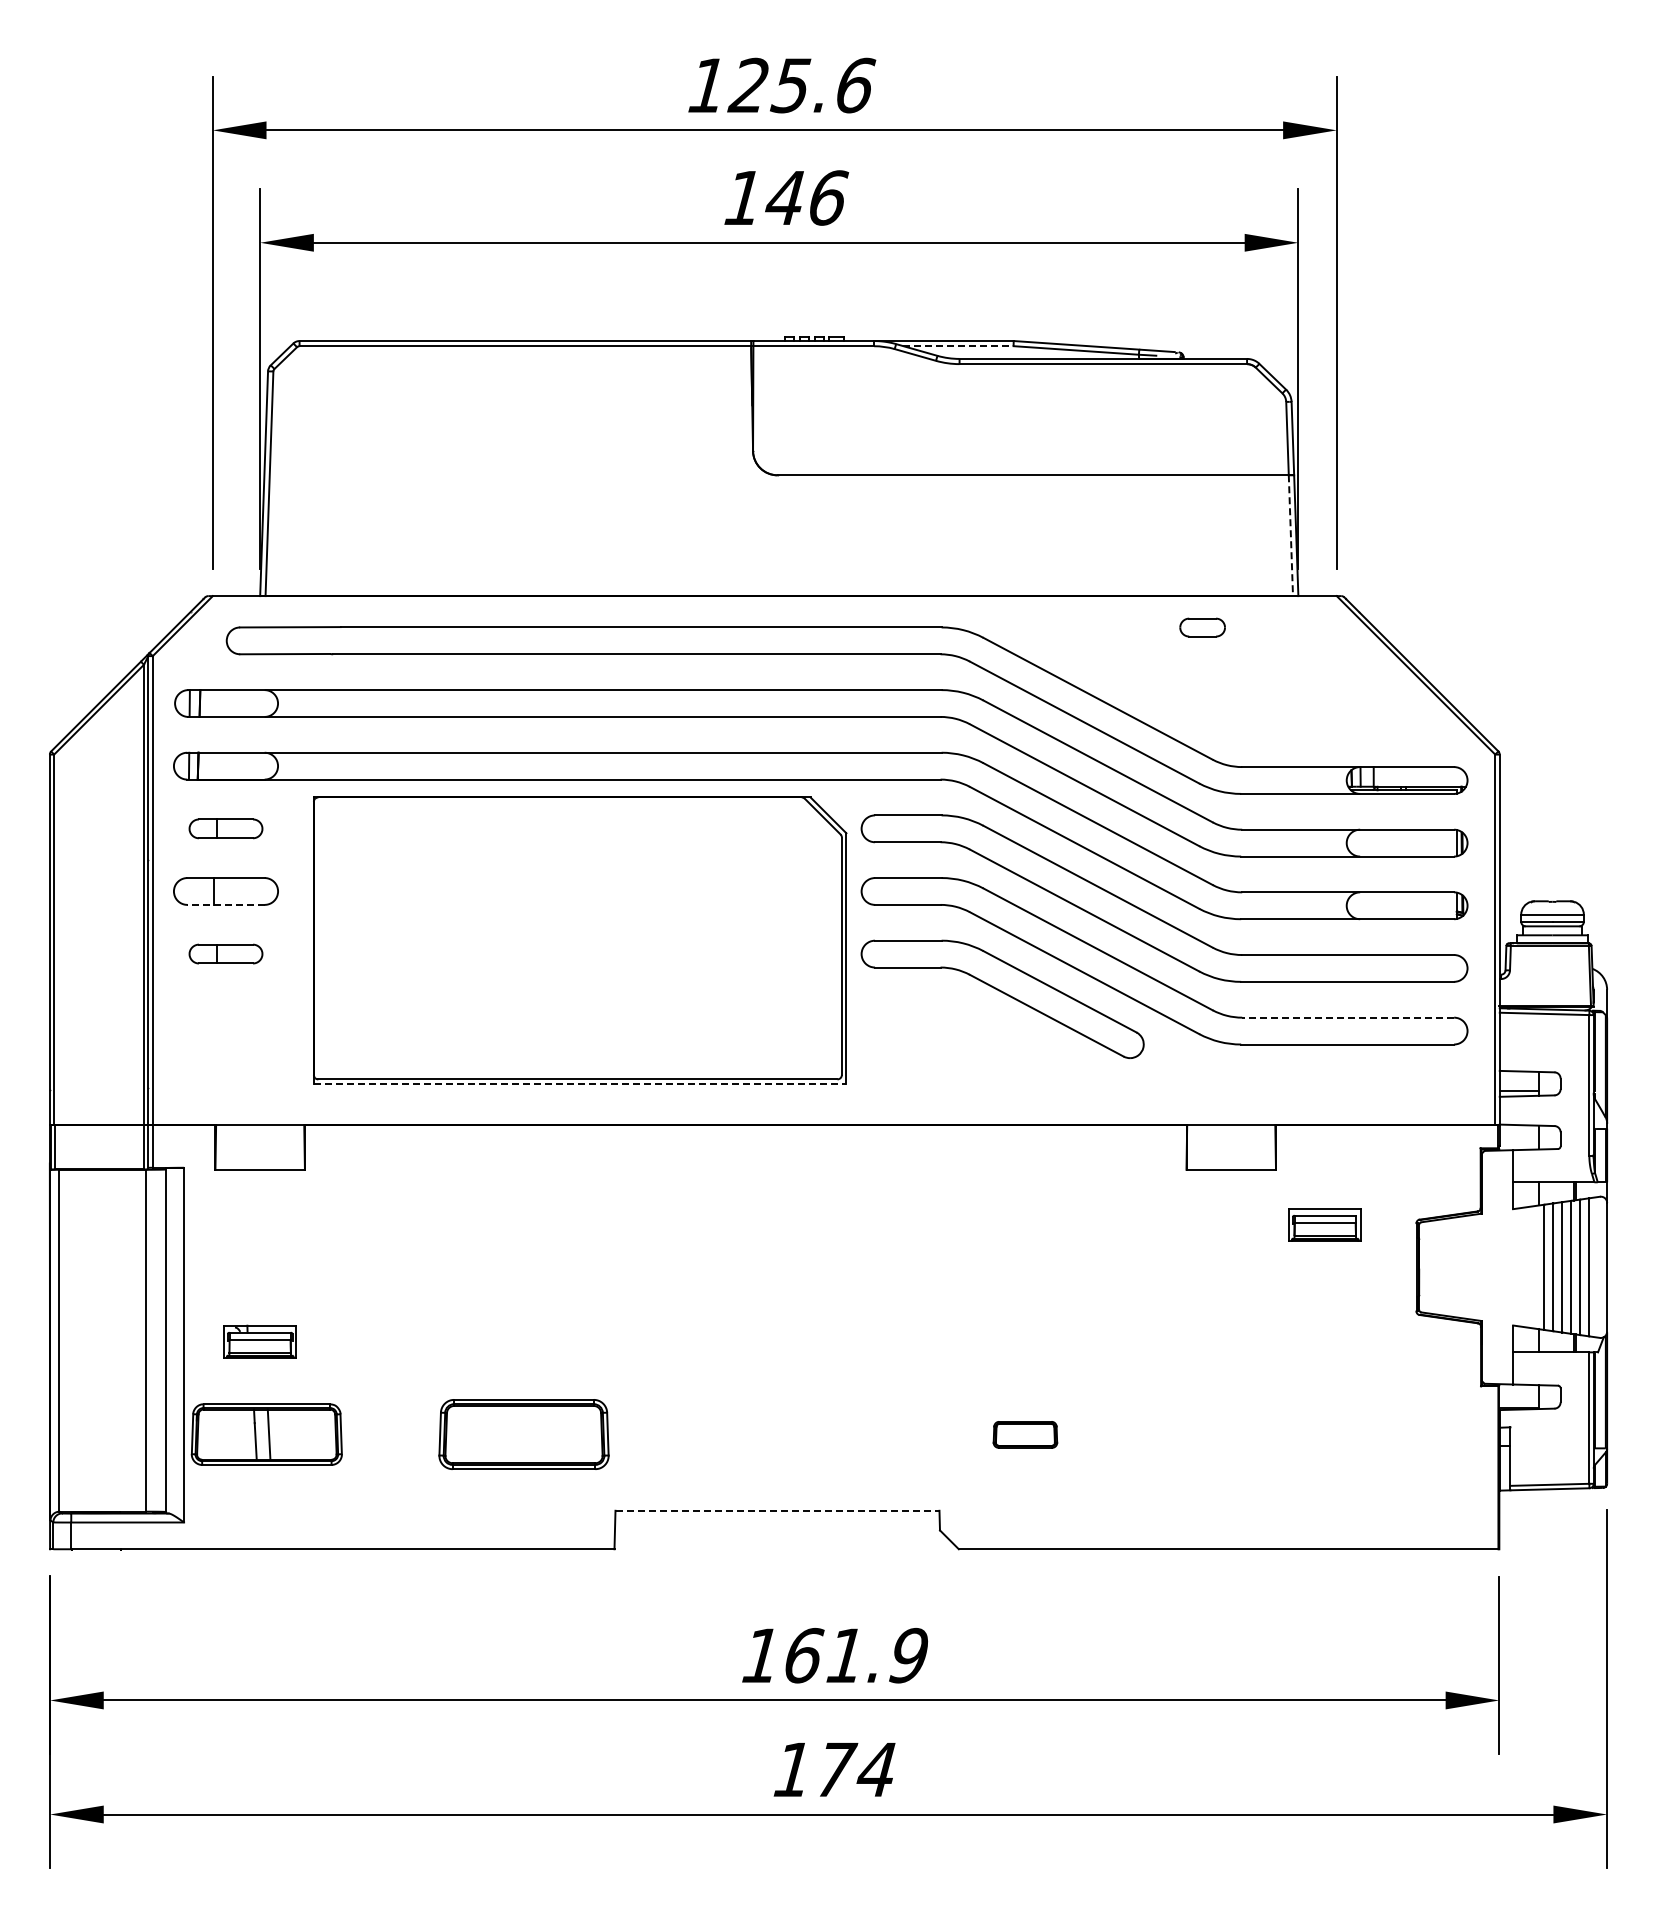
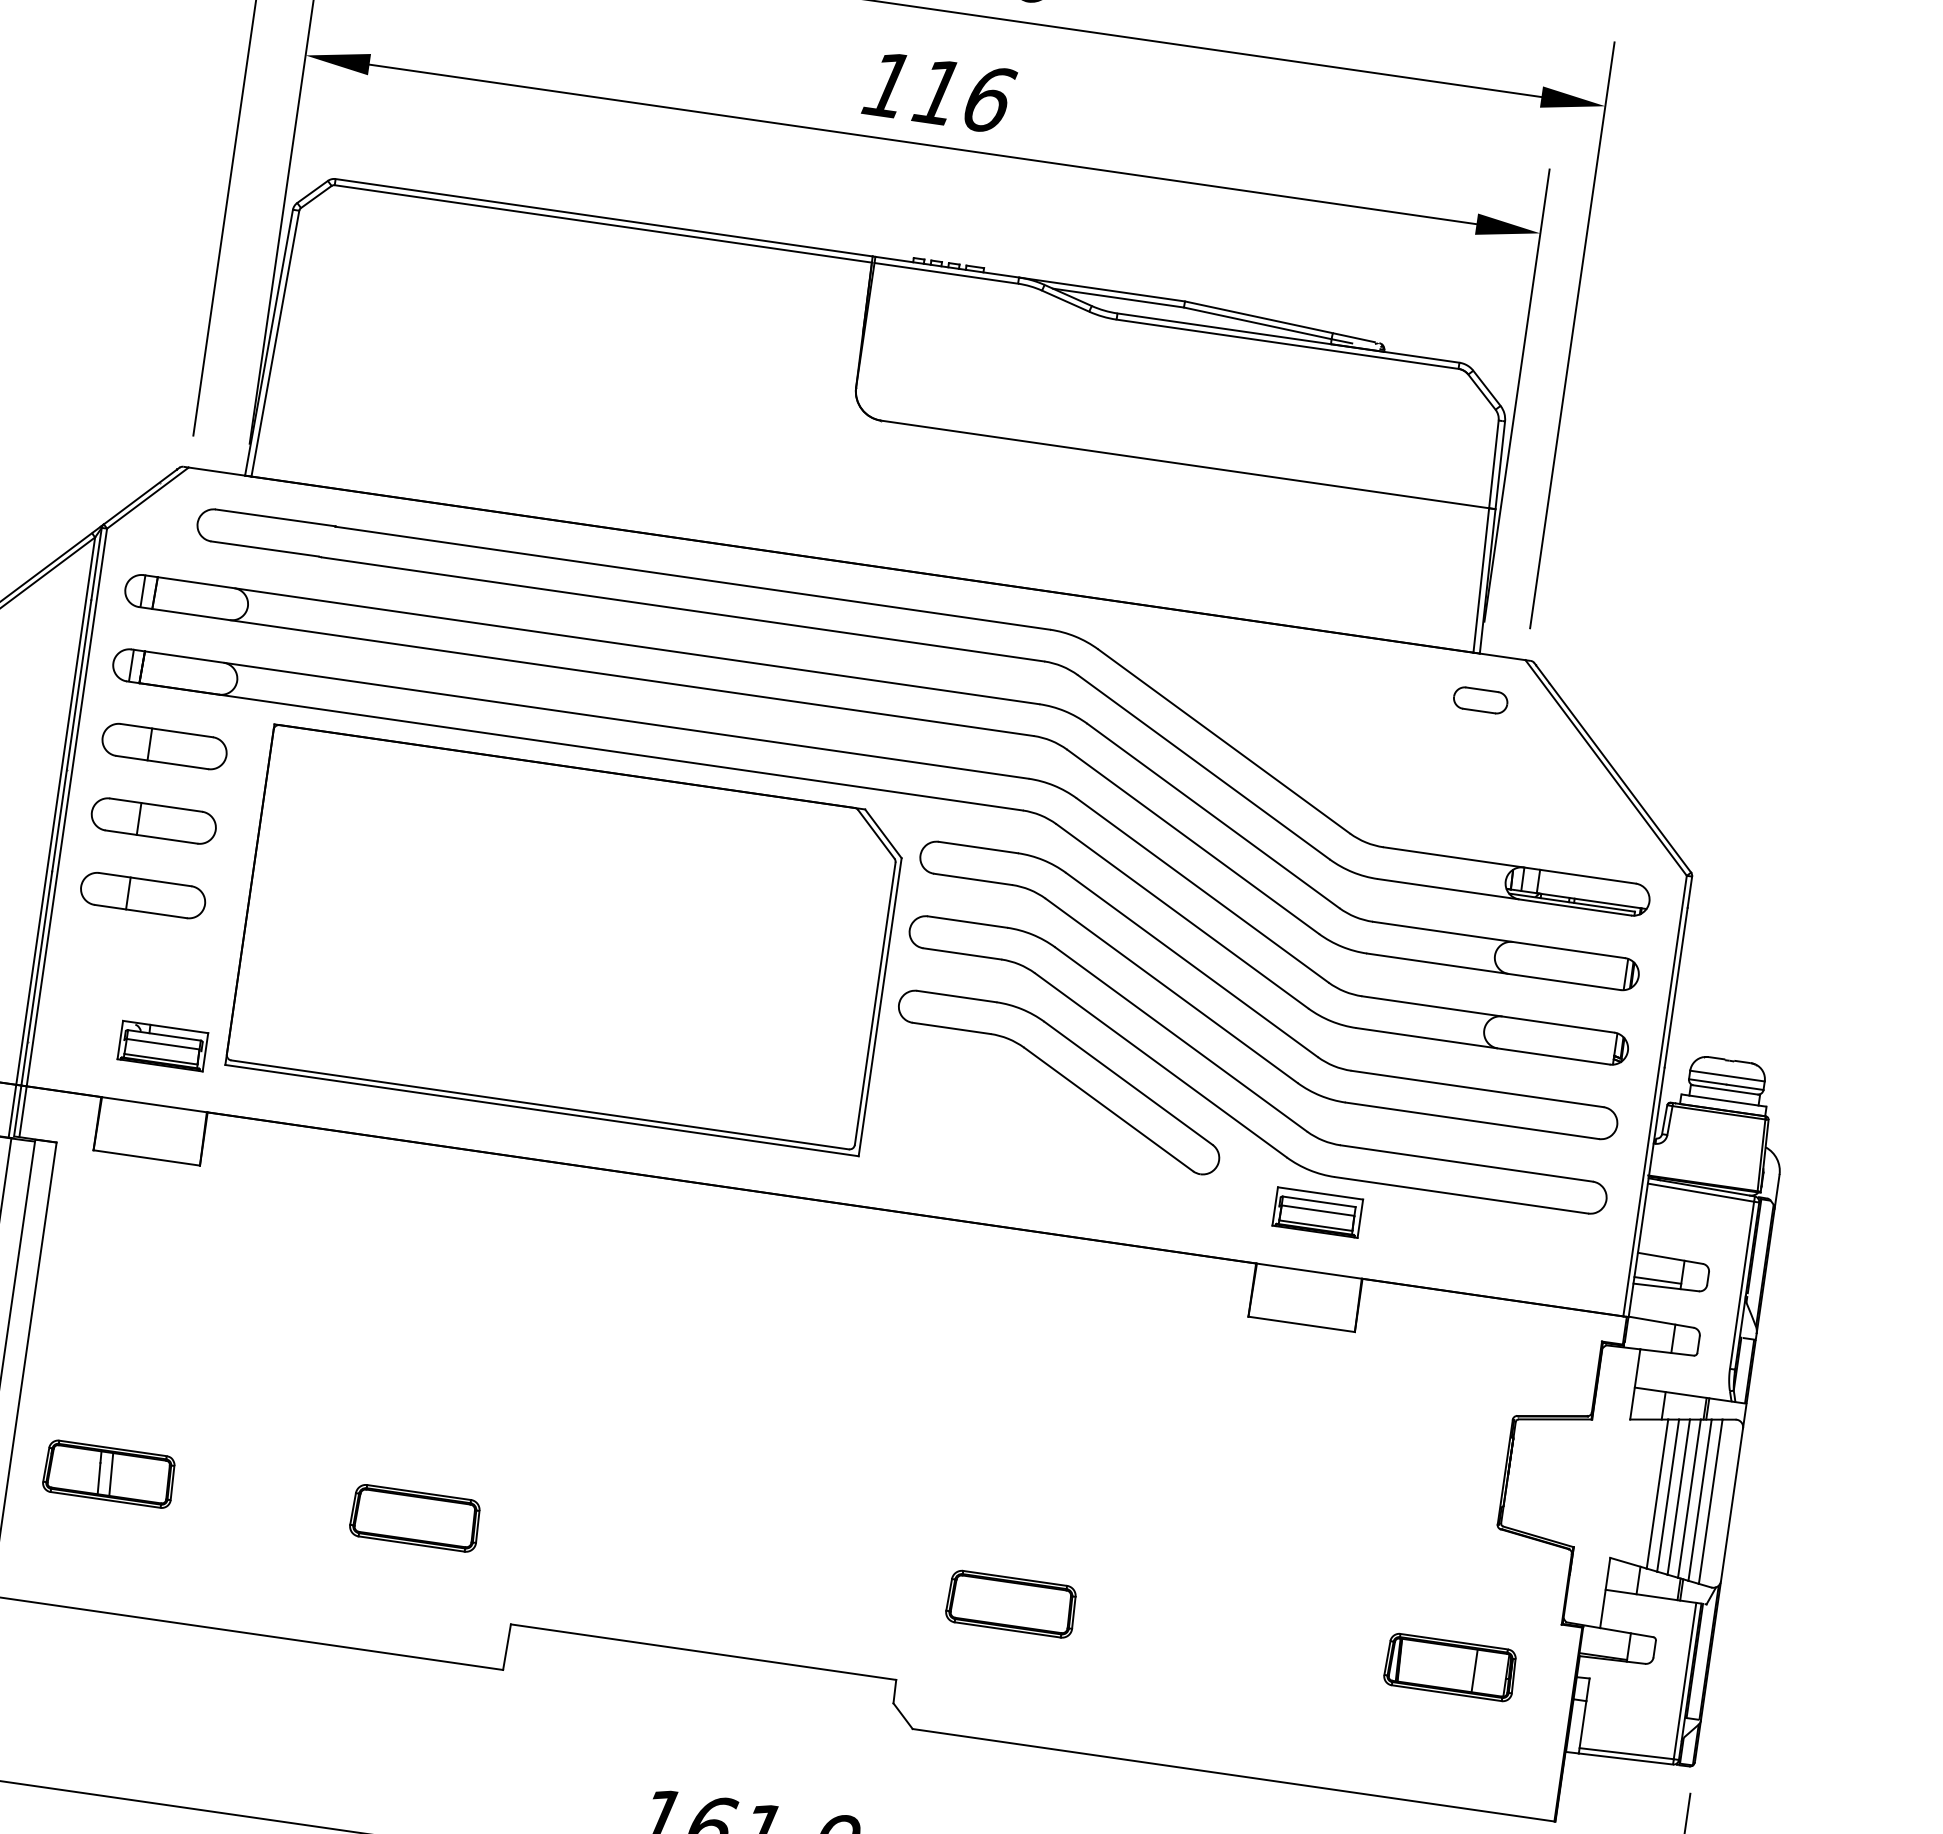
text: (784, 197) -> (936, 91), 146 -> 116
line: (958, 346) -> (1118, 298), dashed -> solid
line: (1290, 536) -> (1480, 581), dashed -> solid
part: (1202, 627) -> (1480, 700), moved
part: (225, 828) -> (164, 746), size x1.43
line: (226, 904) -> (152, 836), dashed -> solid
part: (225, 953) -> (142, 894), size x1.43
line: (1348, 1017) -> (1467, 1163), dashed -> solid
line: (580, 1083) -> (542, 1110), dashed -> solid
part: (1324, 1224) -> (1316, 1212), moved
part: (259, 1341) -> (162, 1045), moved
part: (266, 1434) -> (108, 1473), size x0.71
part: (524, 1434) -> (415, 1518), size x0.62
part: (1025, 1434) -> (1011, 1603), size x1.67
part: (1394, 1434) -> (1450, 1667), added
line: (777, 1510) -> (703, 1651), dashed -> solid

